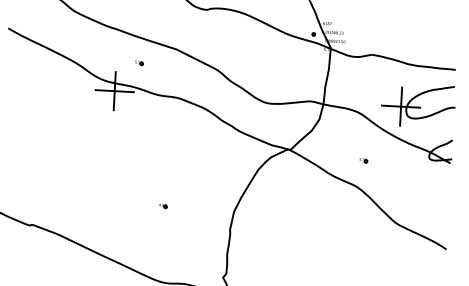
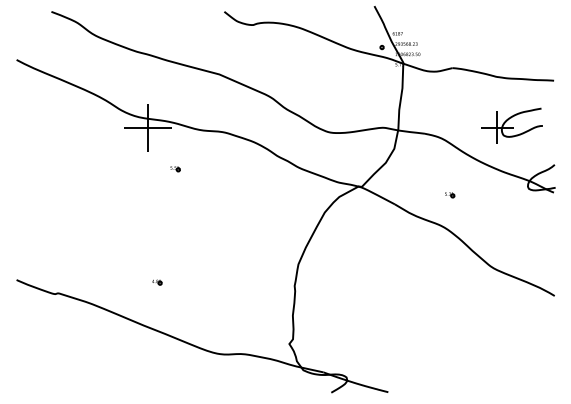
part: (139, 63) -> (175, 169), moved
part: (418, 105) -> (511, 125), size x0.7
part: (163, 206) -> (157, 282), moved

